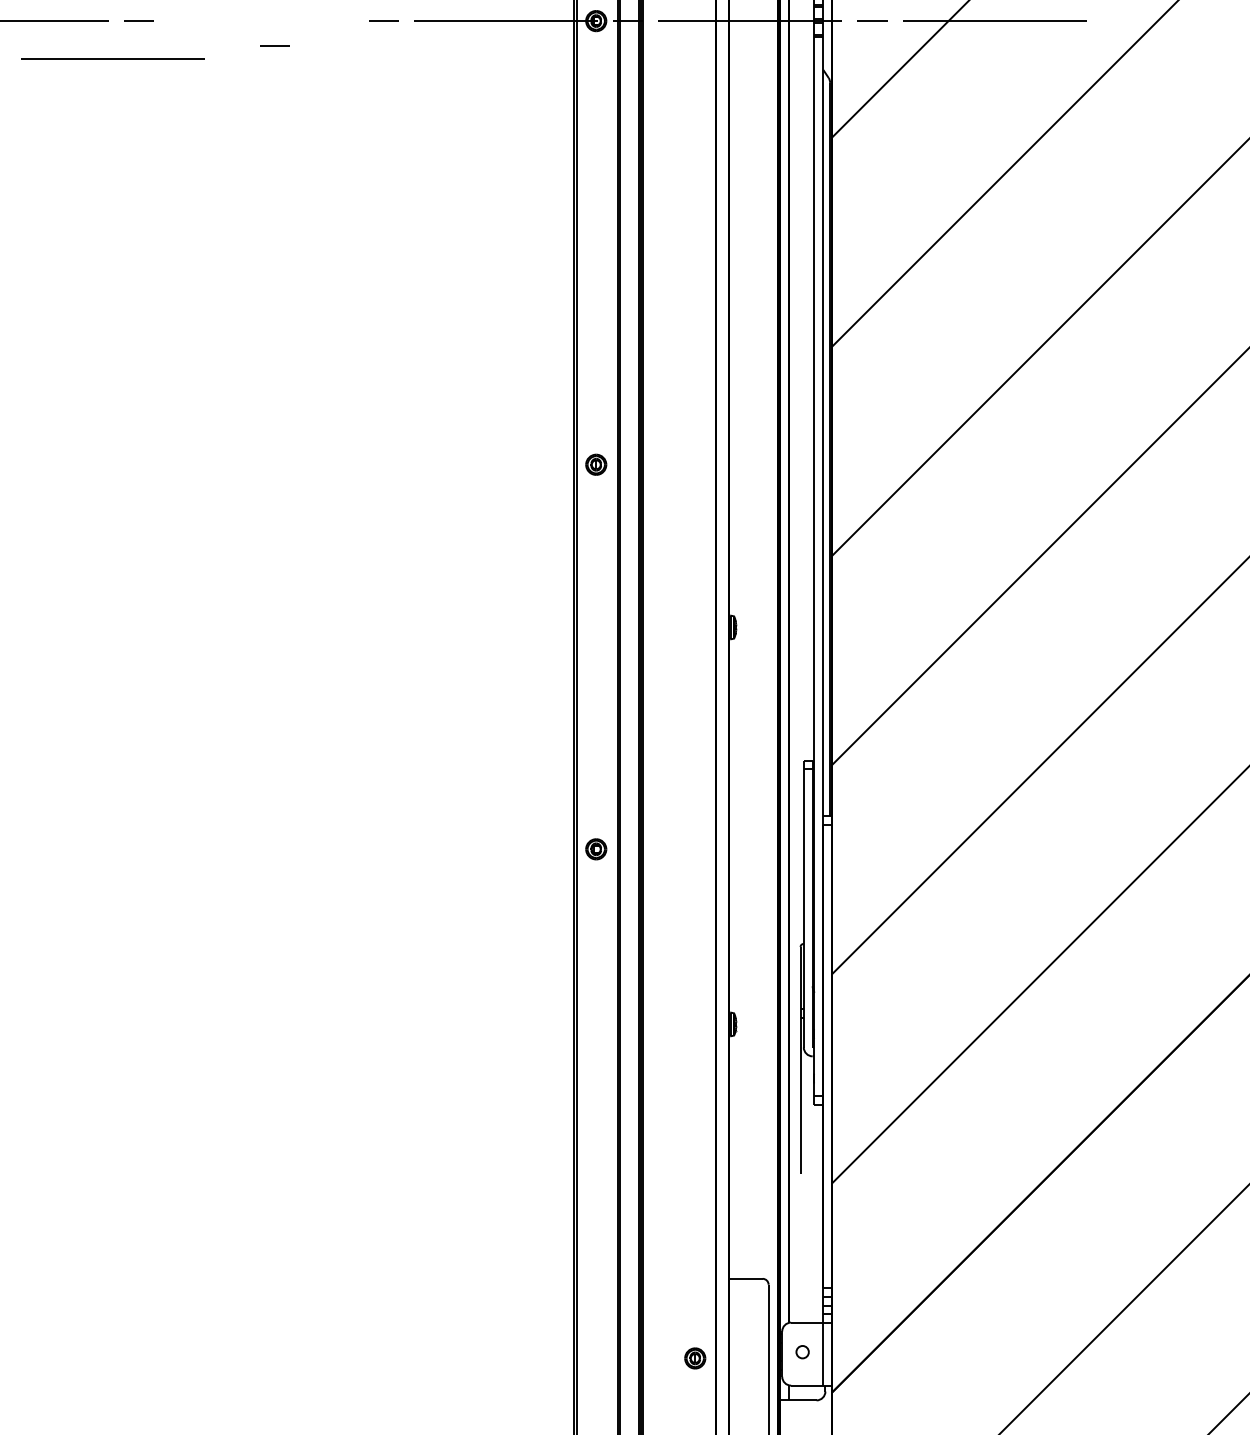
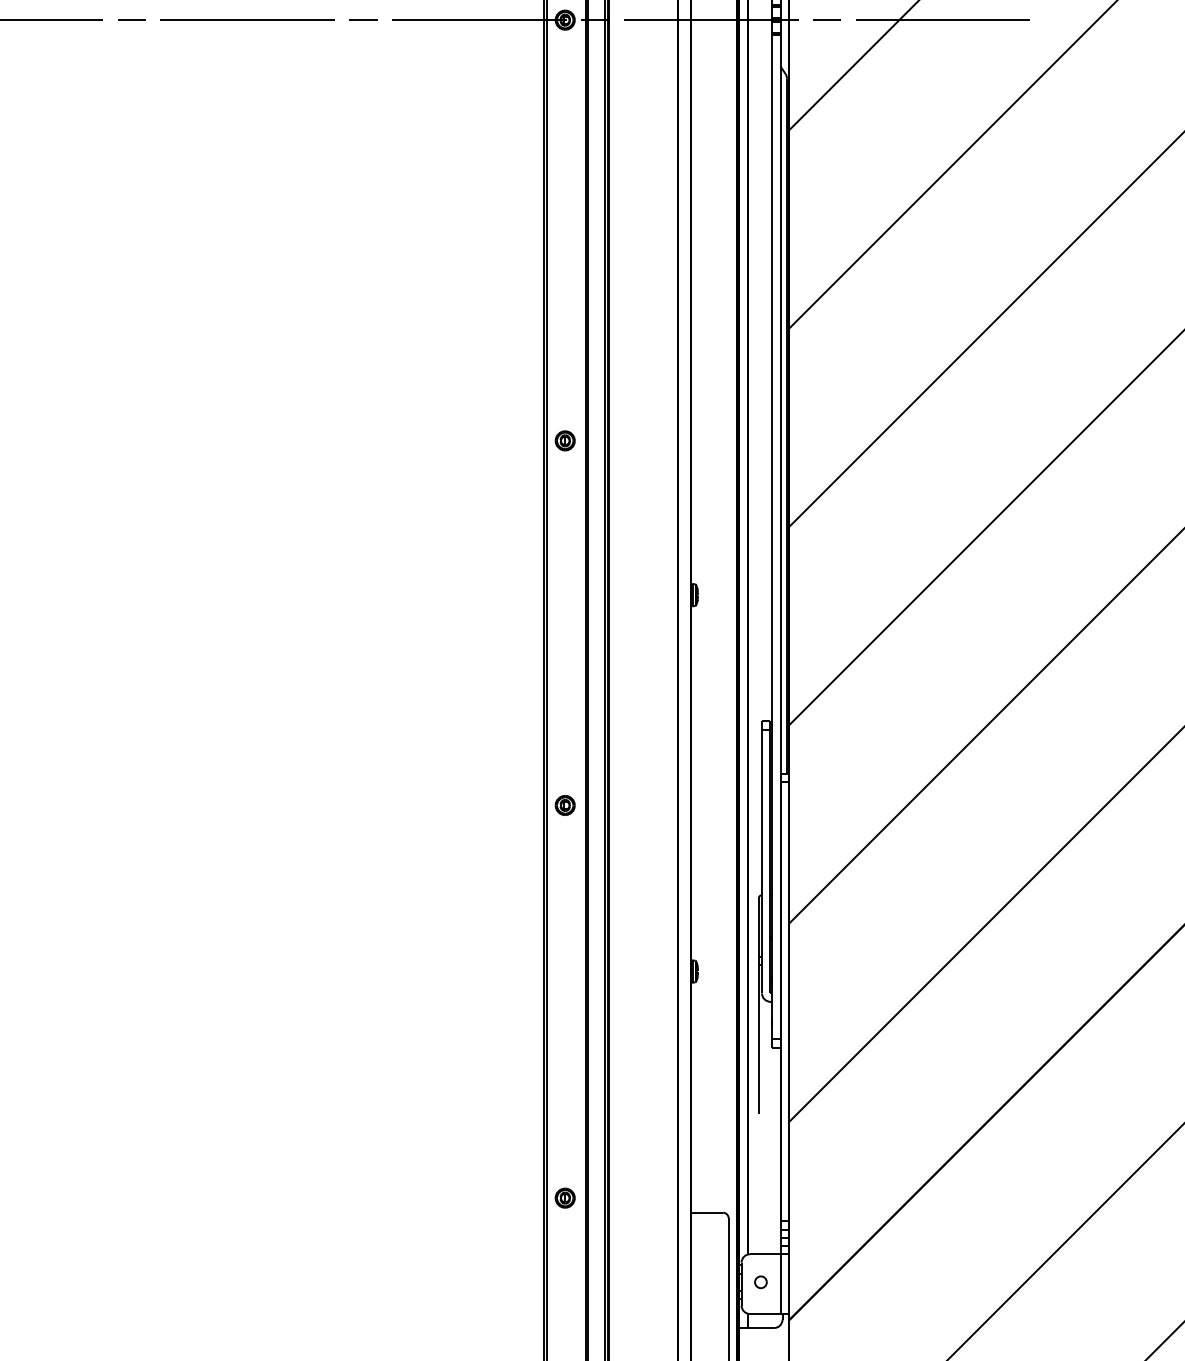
line: (274, 45) -> (260, 43), removed
line: (112, 58) -> (246, 19), moved
part: (695, 1358) -> (565, 1198), moved

